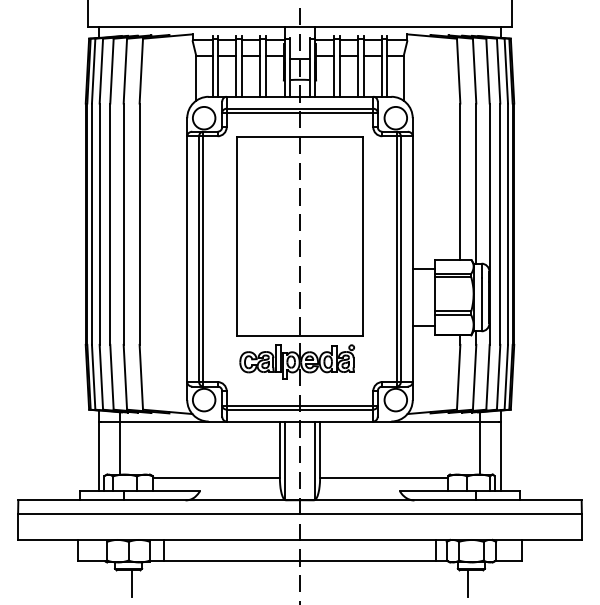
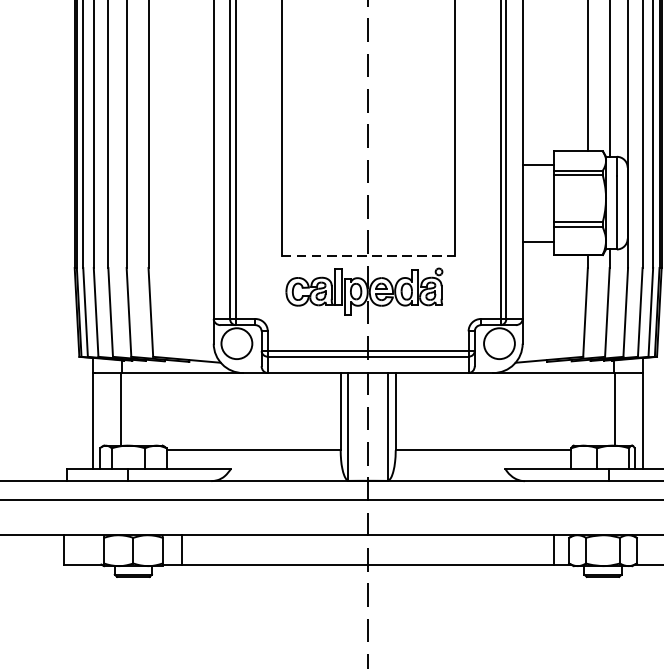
line: (300, 335) -> (368, 255), solid -> dashed
line: (132, 583) -> (138, 594), removed
line: (467, 583) -> (597, 594), removed

